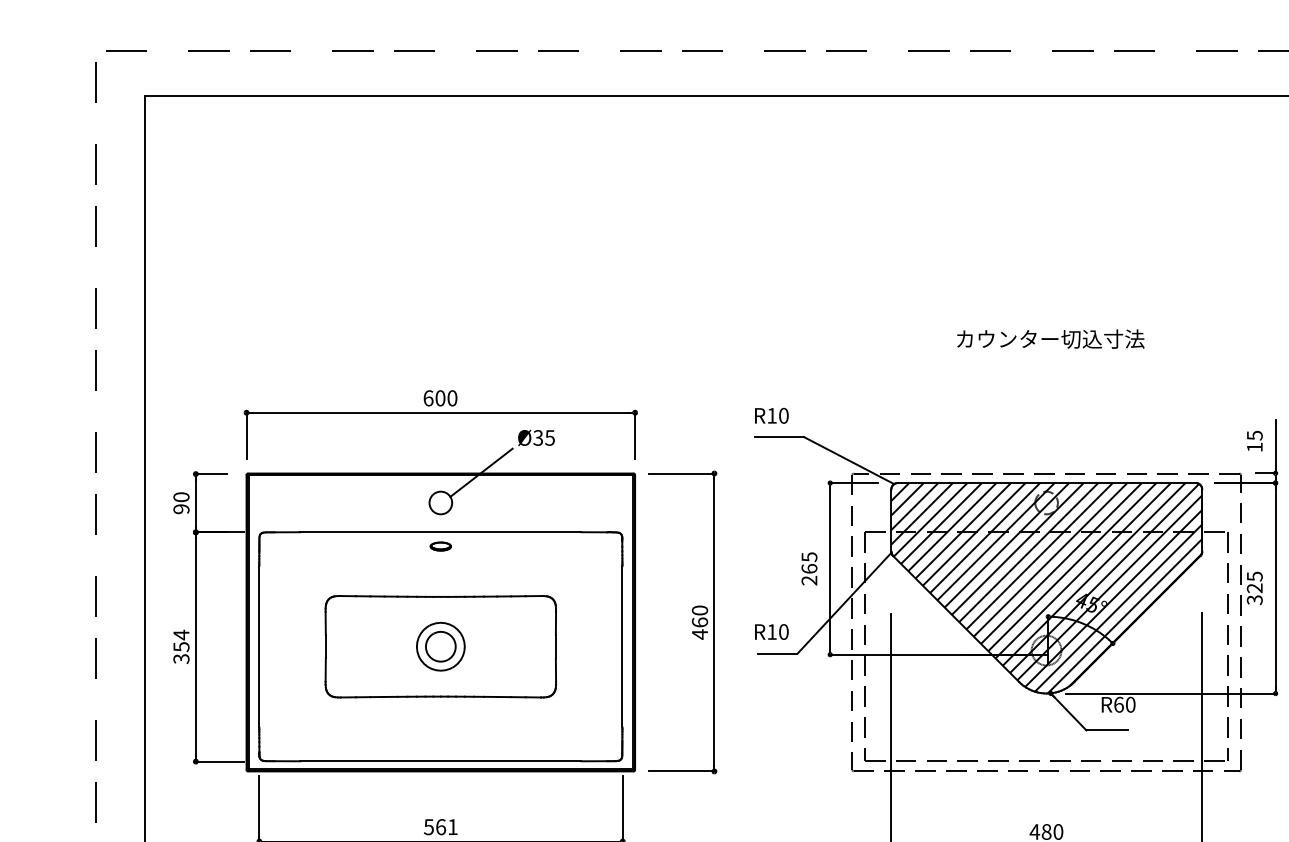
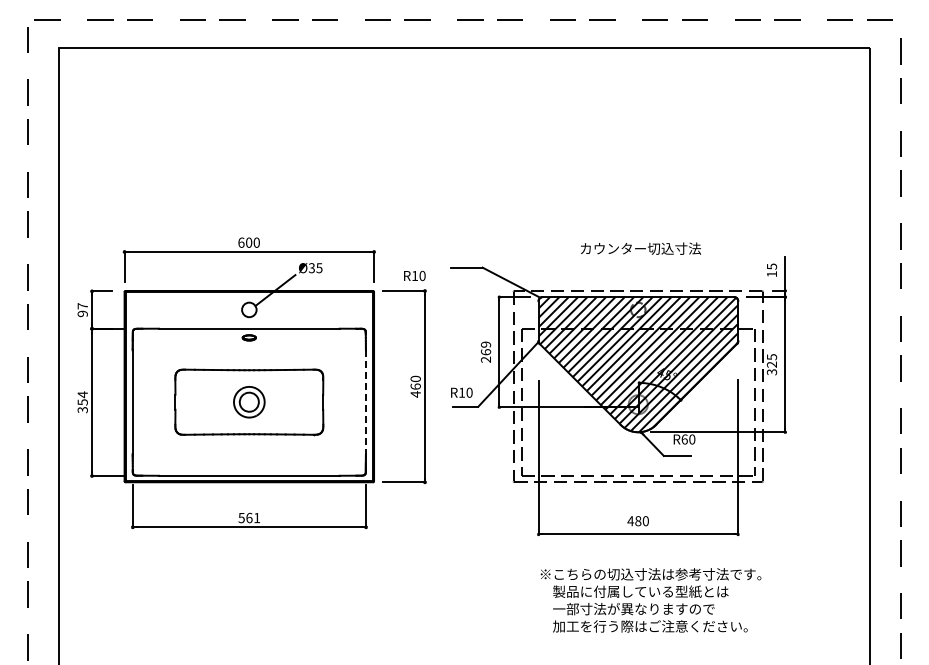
text: (1051, 338) -> (641, 248), moved
text: (771, 415) -> (414, 275), moved
text: (181, 497) -> (82, 306), 90 -> 97
text: (808, 556) -> (485, 344), 265 -> 269
line: (621, 647) -> (365, 402), solid -> dashed

